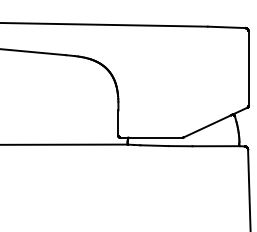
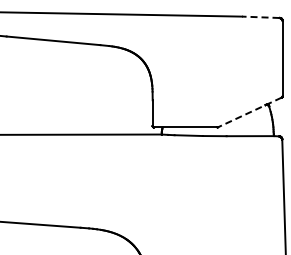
line: (226, 27) -> (260, 17), solid -> dashed
line: (215, 122) -> (249, 112), solid -> dashed

